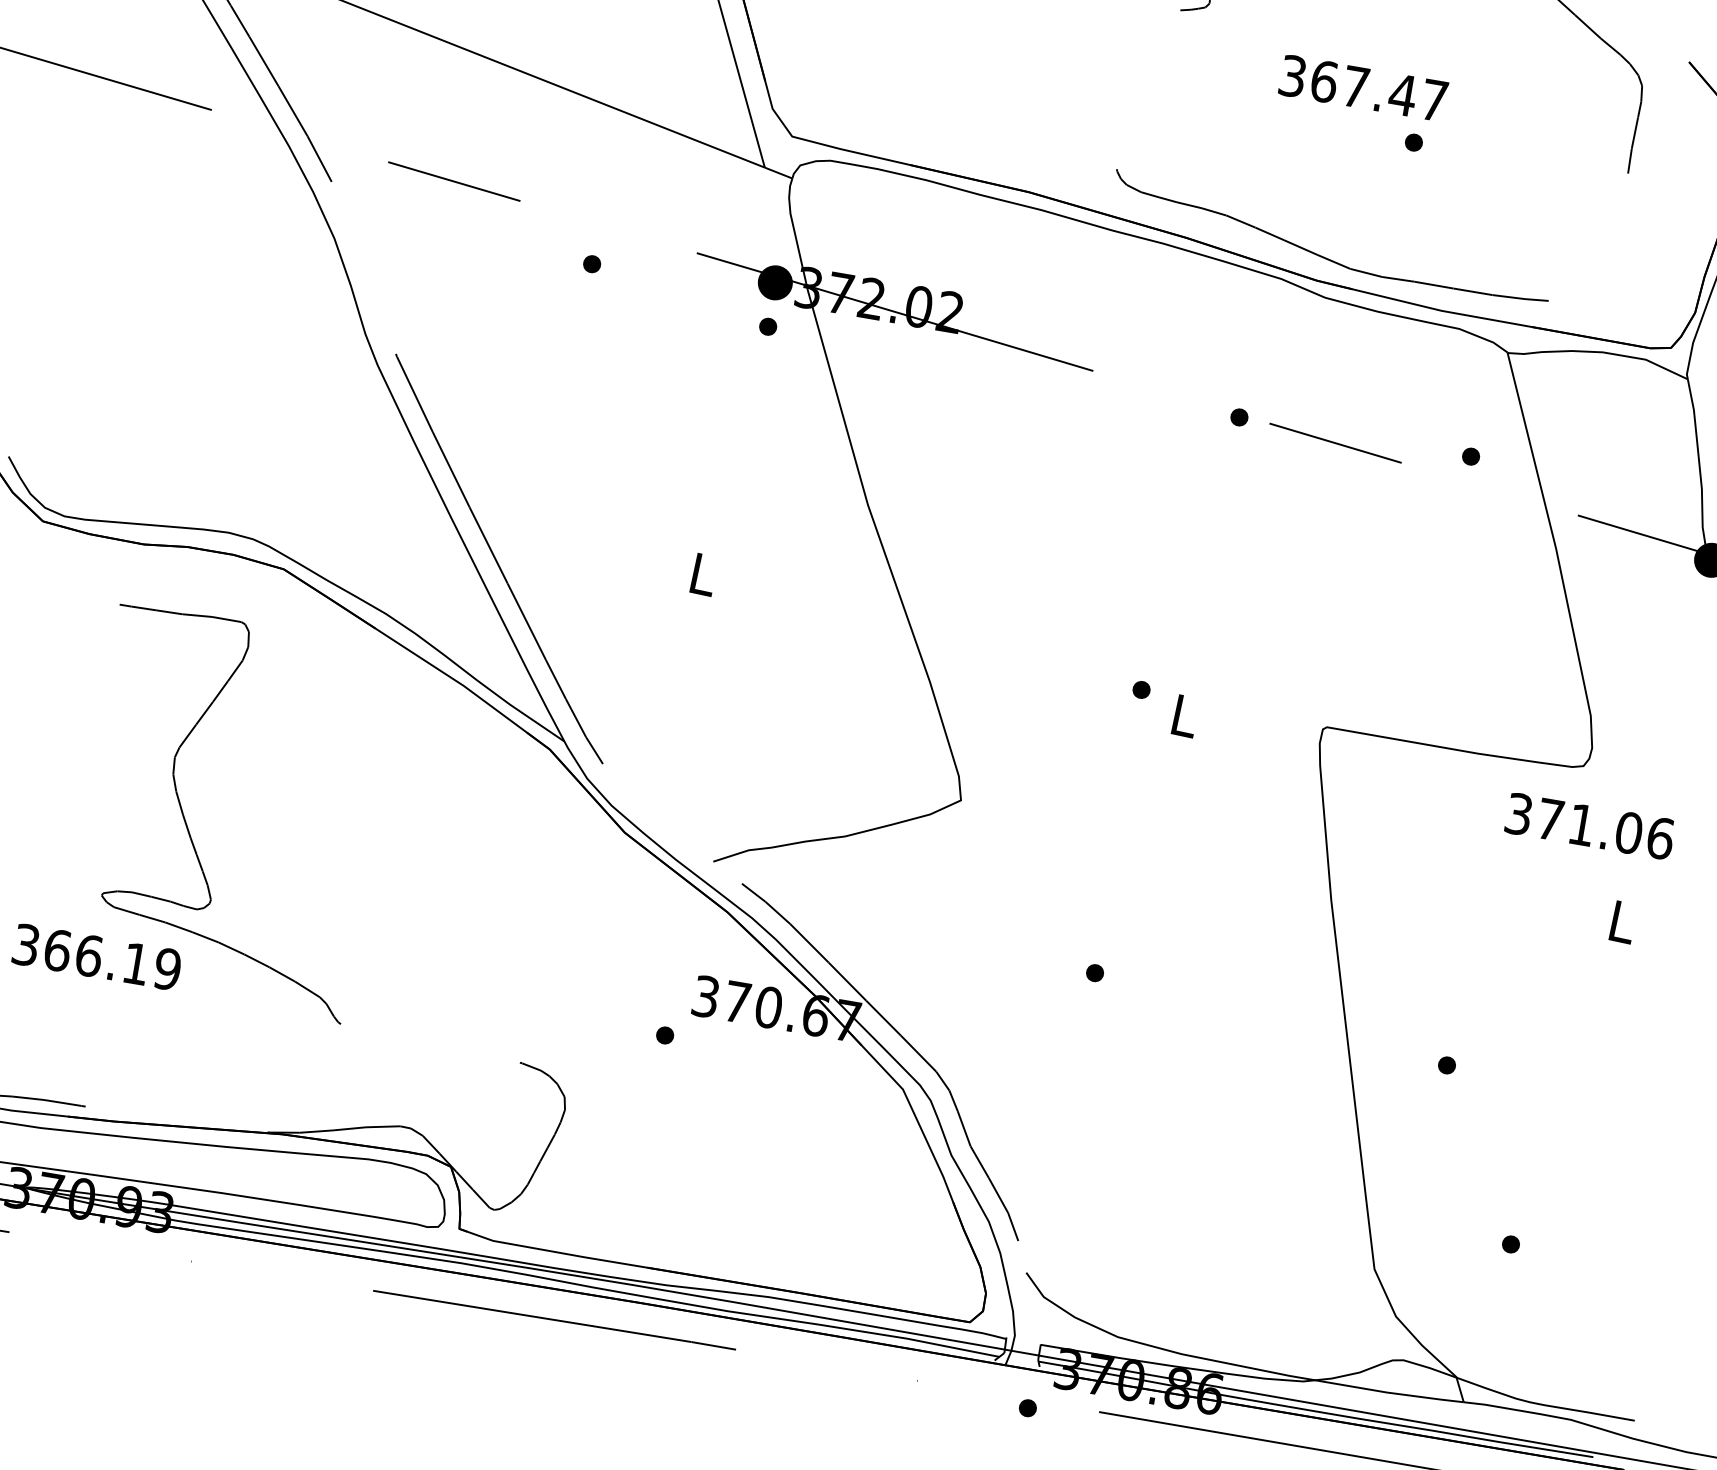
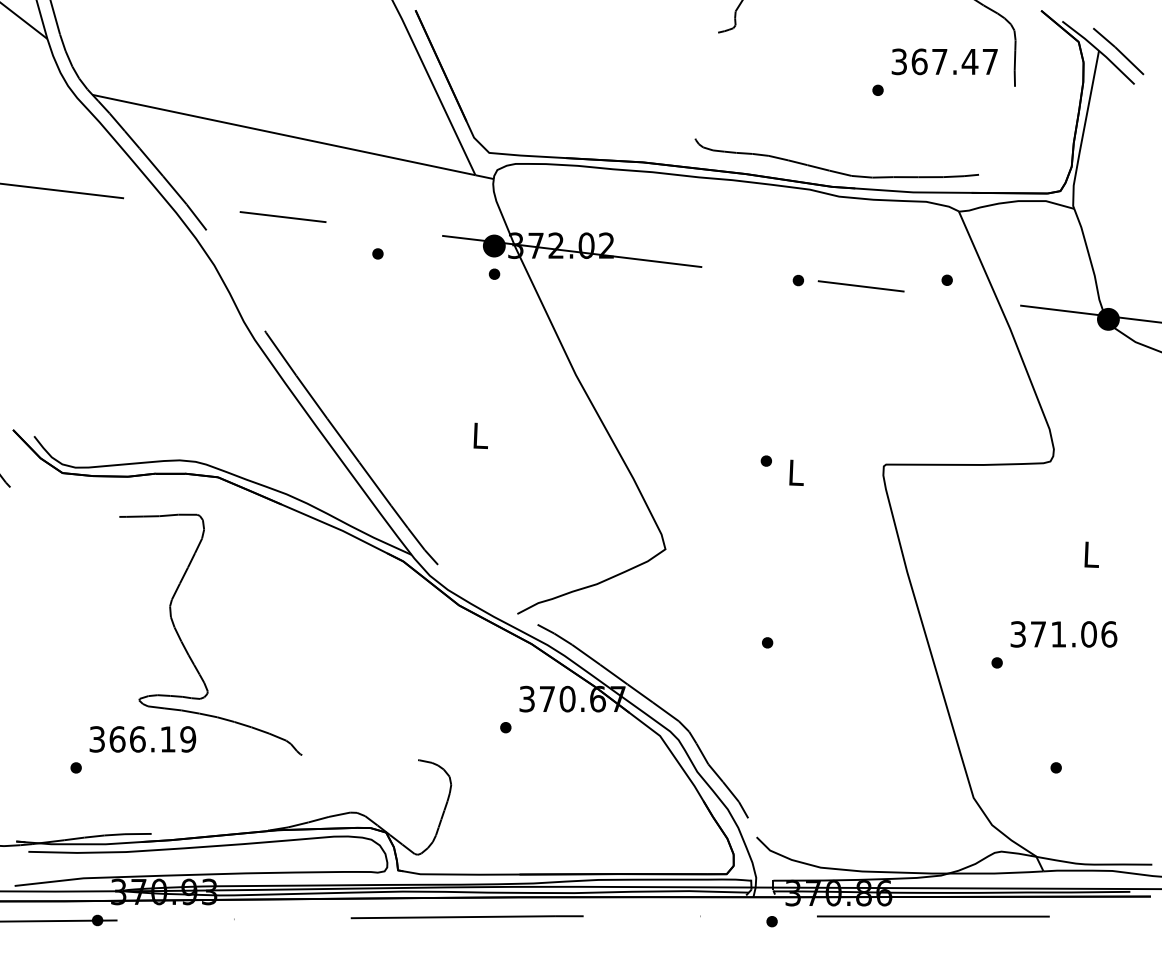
text: (1363, 87) -> (944, 61), moved
text: (1589, 826) -> (1063, 634), moved

